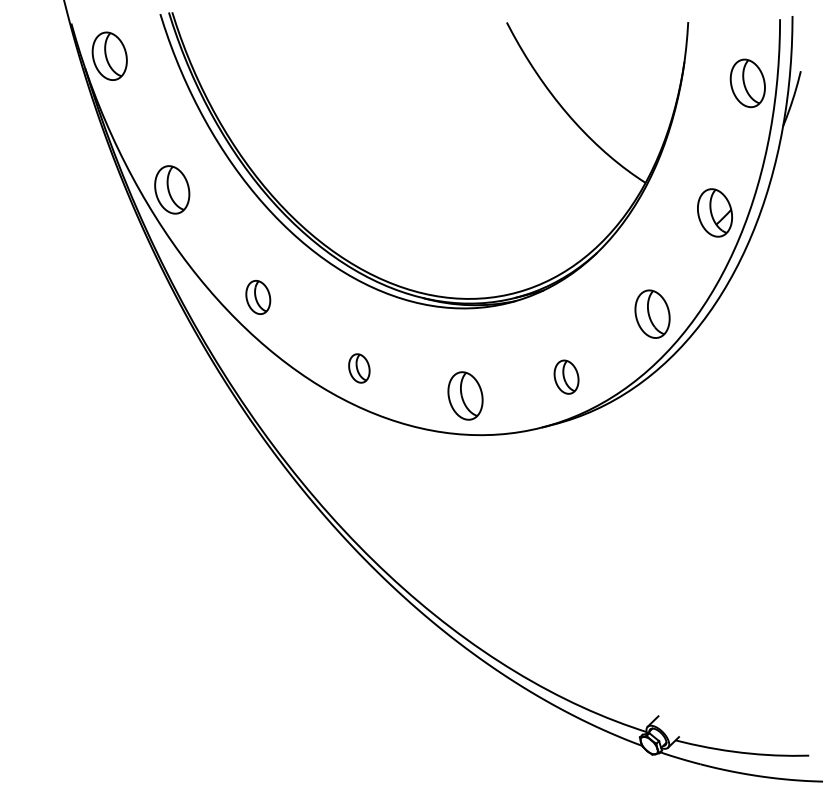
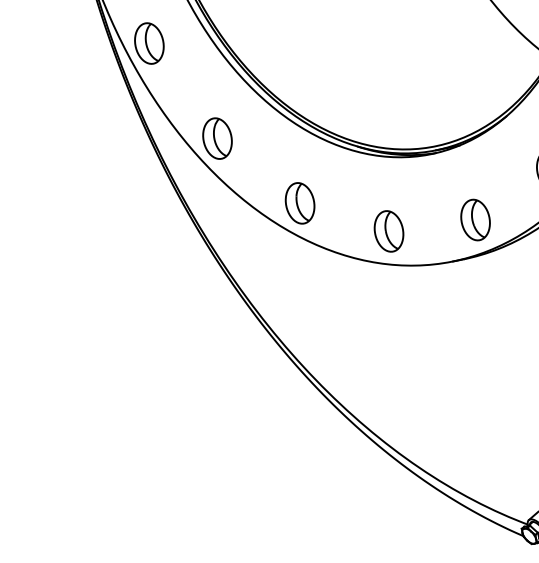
part: (258, 297) -> (217, 138), size x1.43
part: (359, 368) -> (300, 203), size x1.67
part: (566, 376) -> (475, 219), size x1.43

